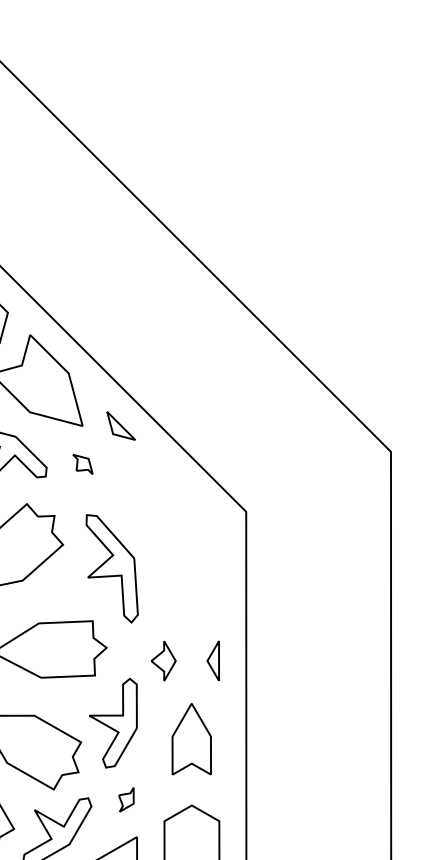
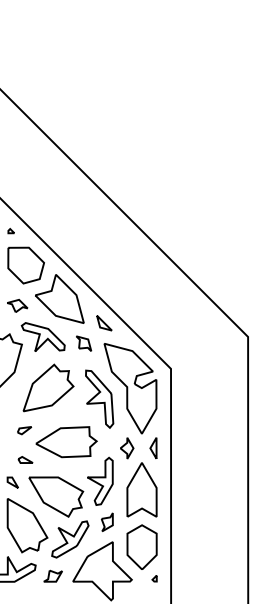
part: (83, 464) -> (84, 343), size x1.43
part: (170, 548) -> (130, 388), added
part: (190, 738) -> (141, 489), size x1.43
part: (125, 798) -> (106, 521), size x1.43

